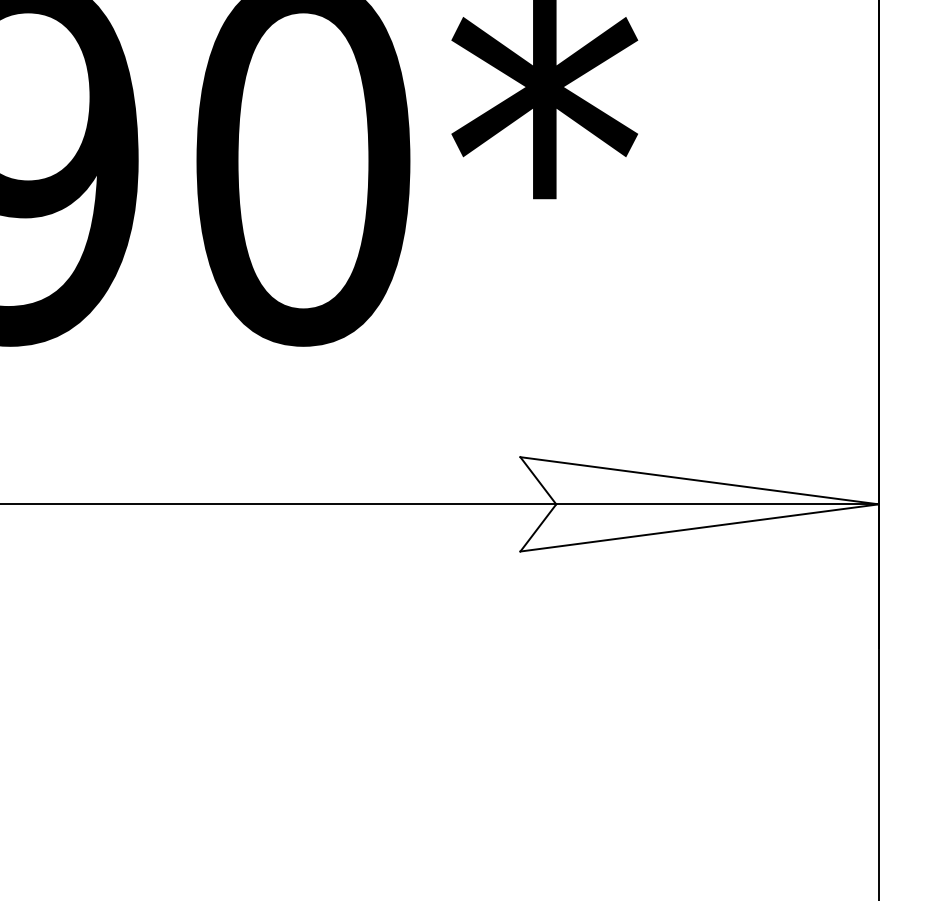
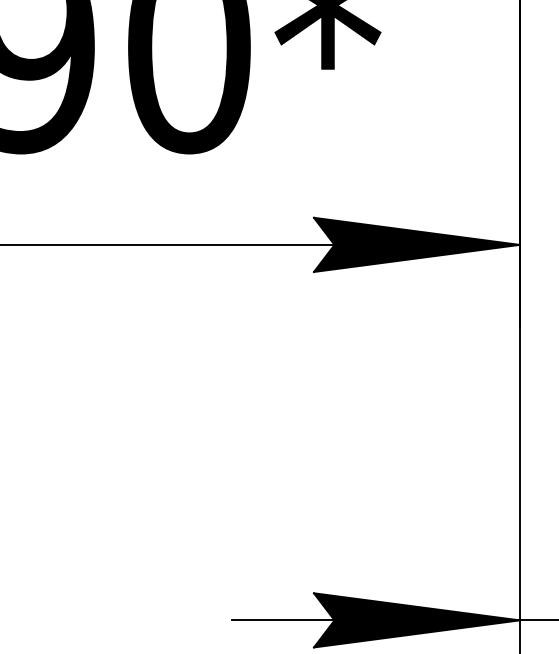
fill: (698, 503) -> (416, 244), added

